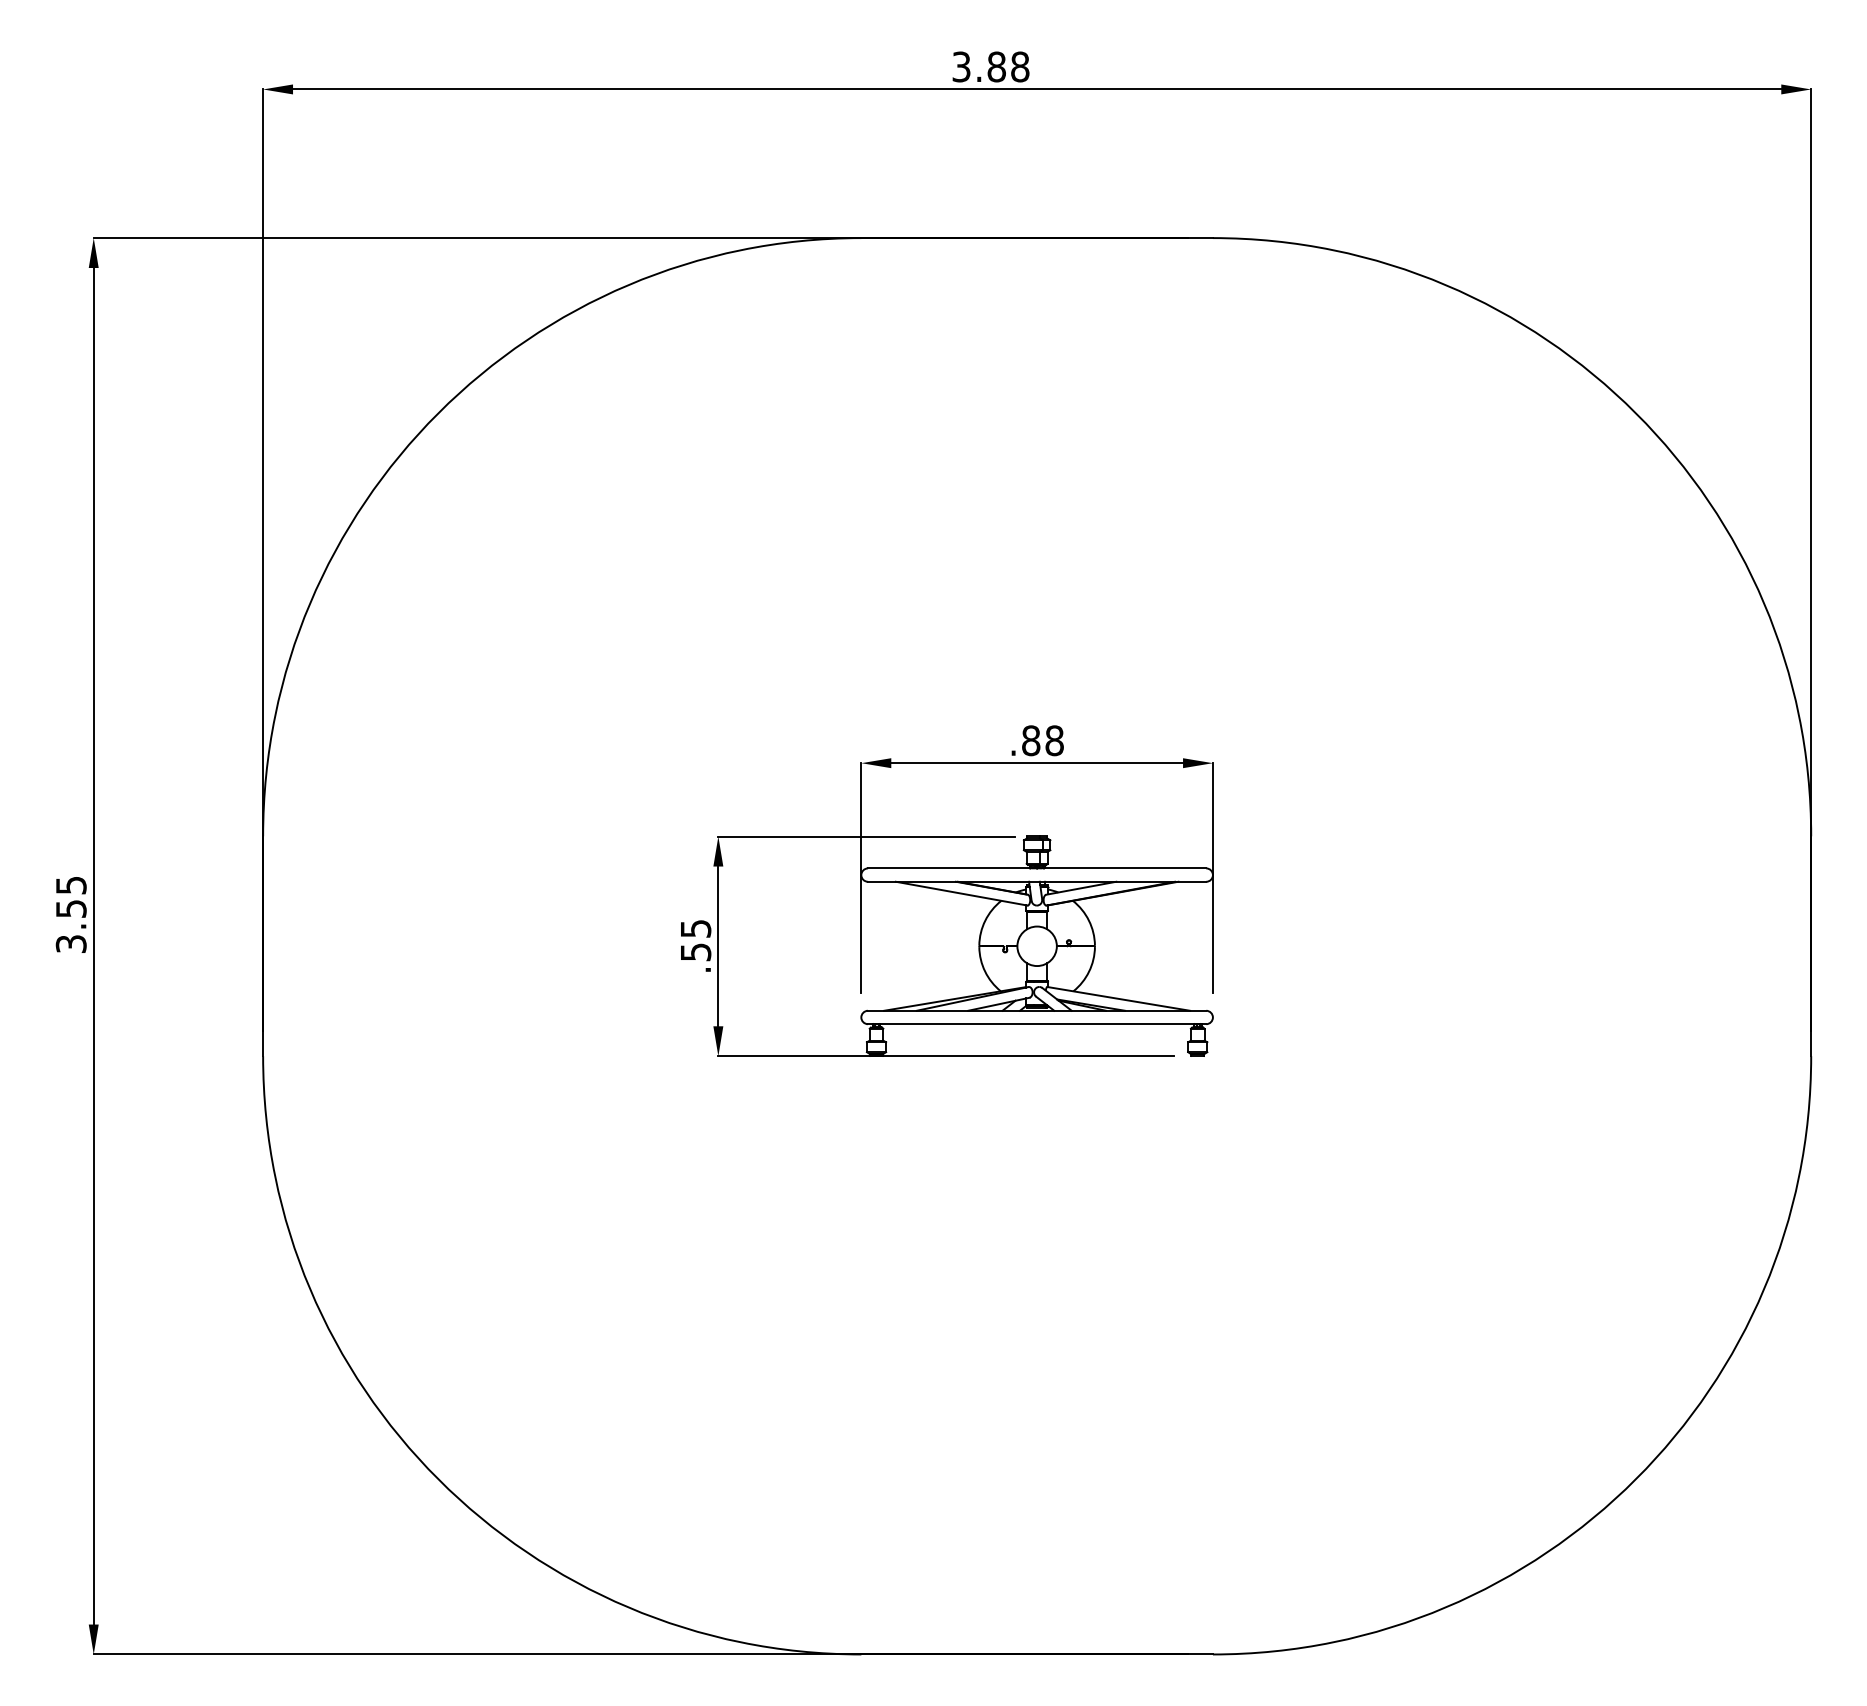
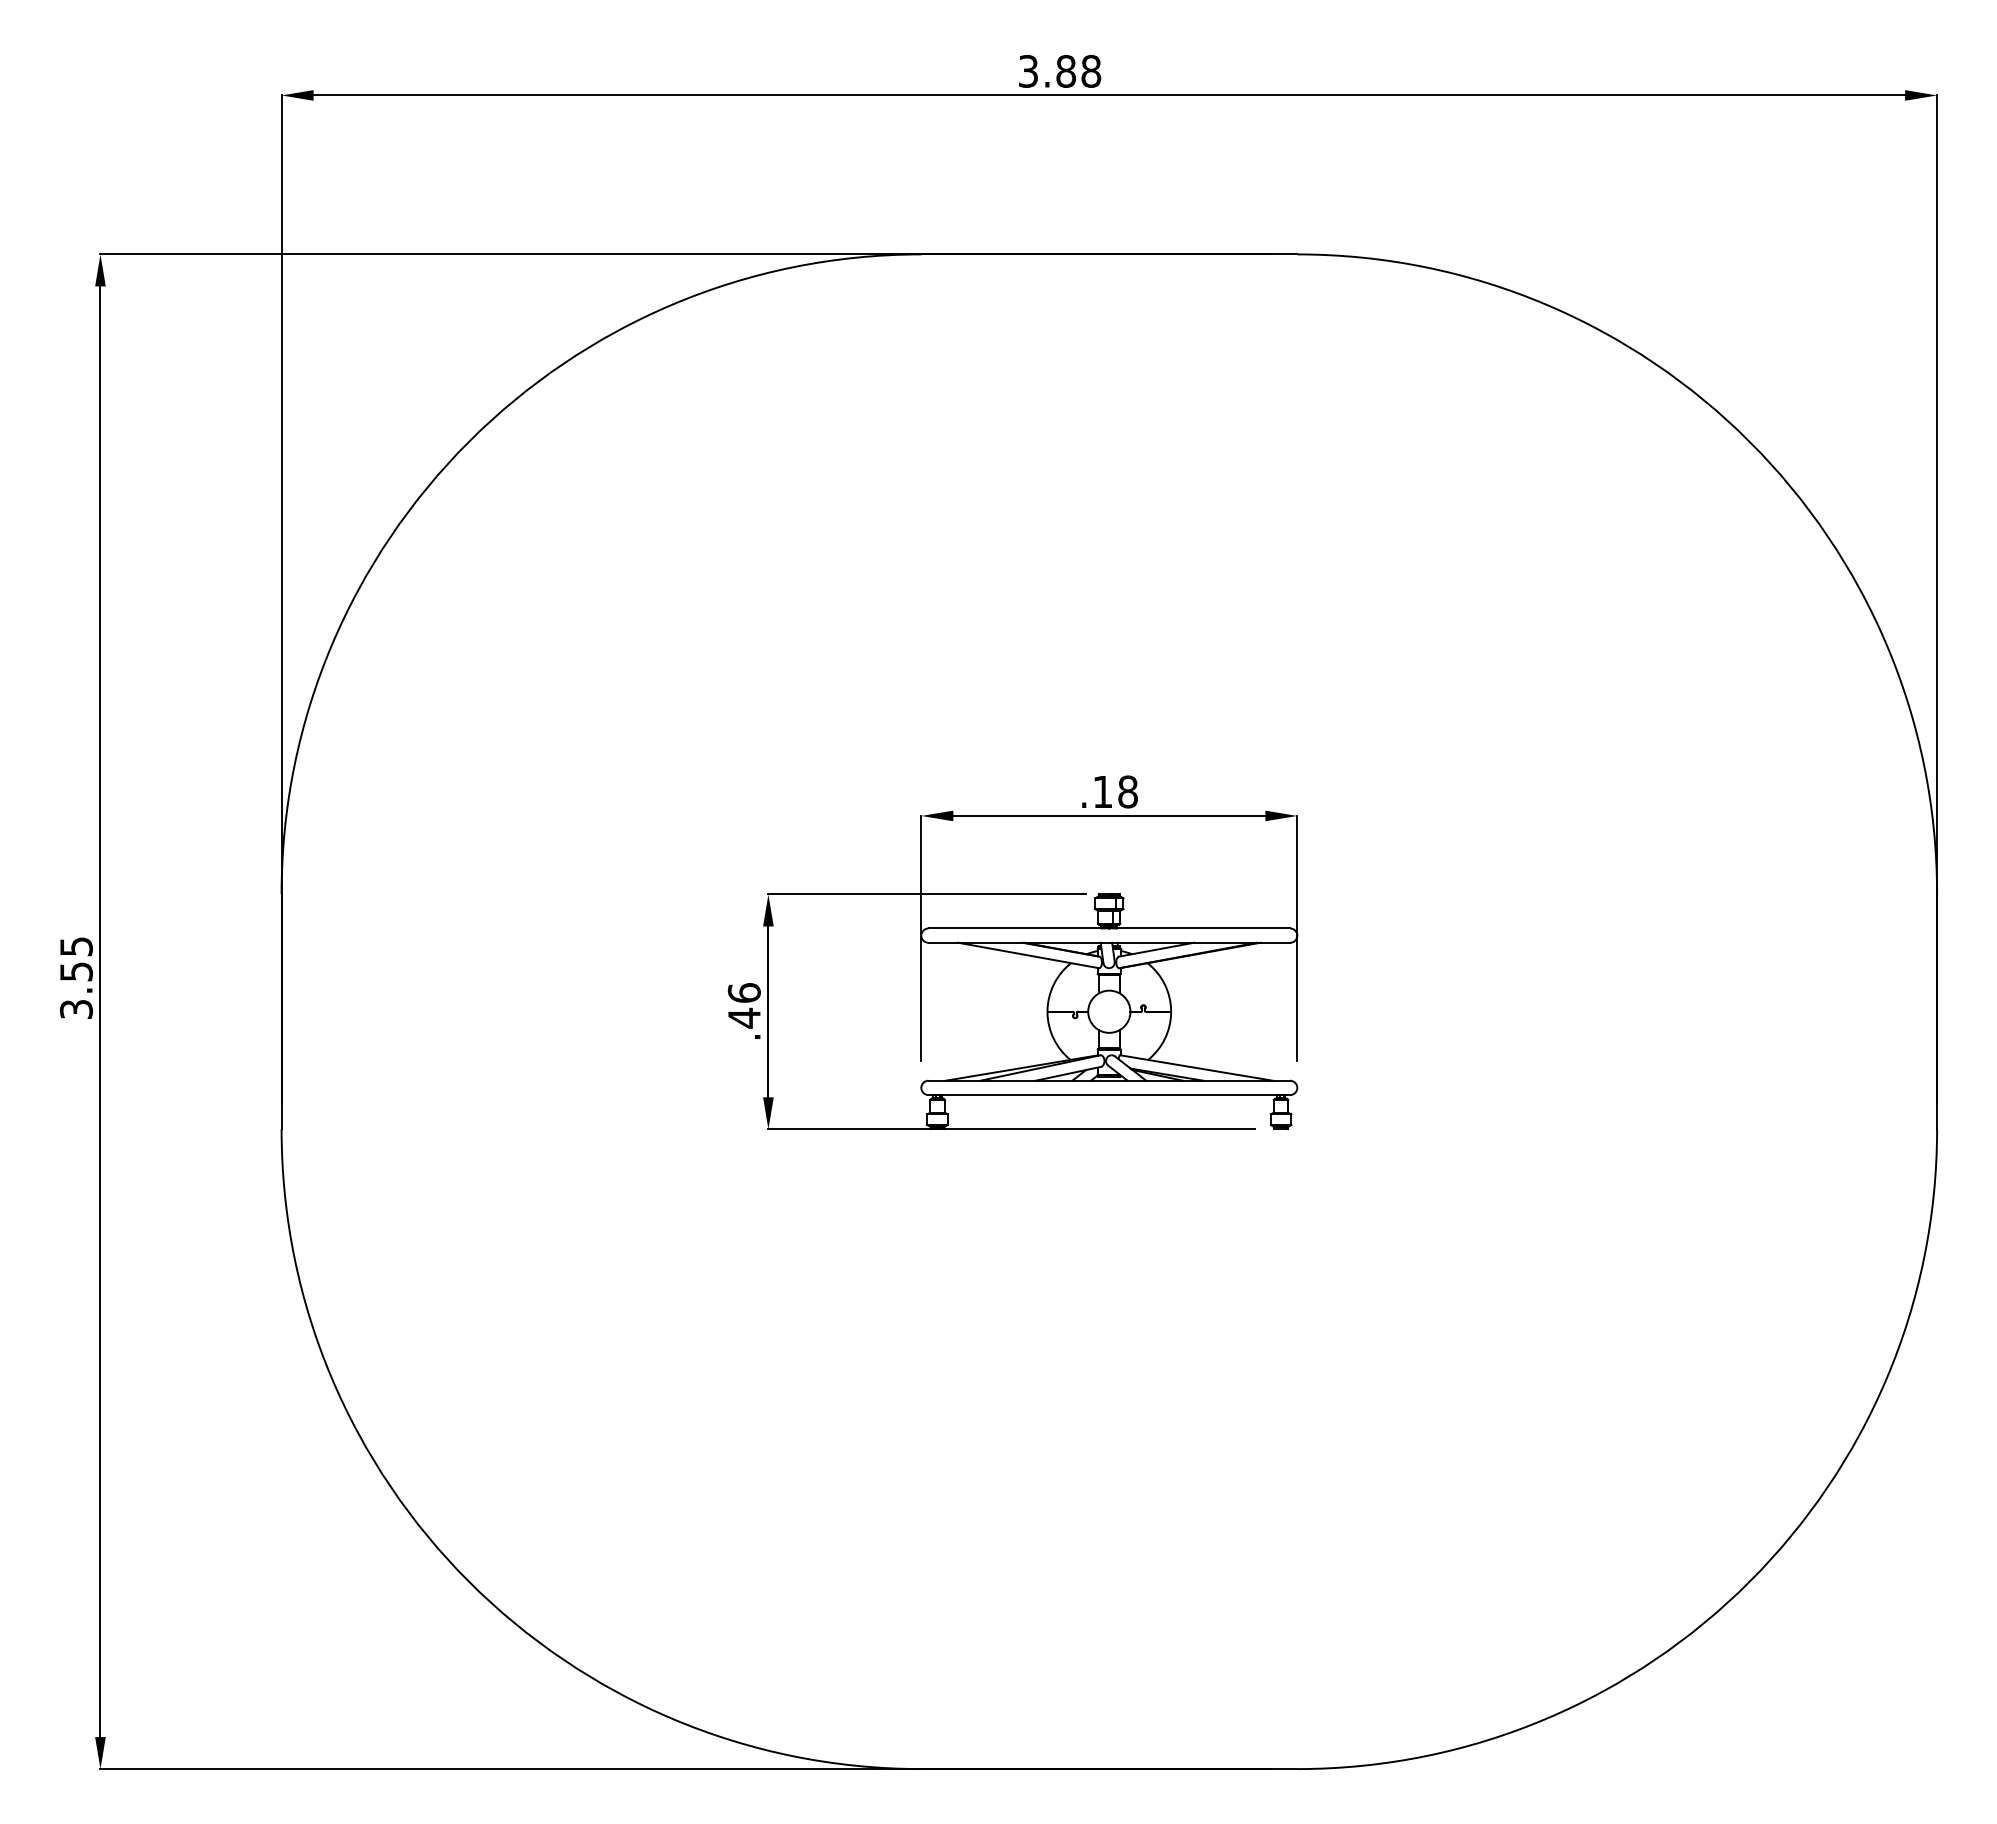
text: (1030, 740) -> (1102, 791), .88 -> .18
text: (695, 940) -> (743, 1005), .55 -> .46

